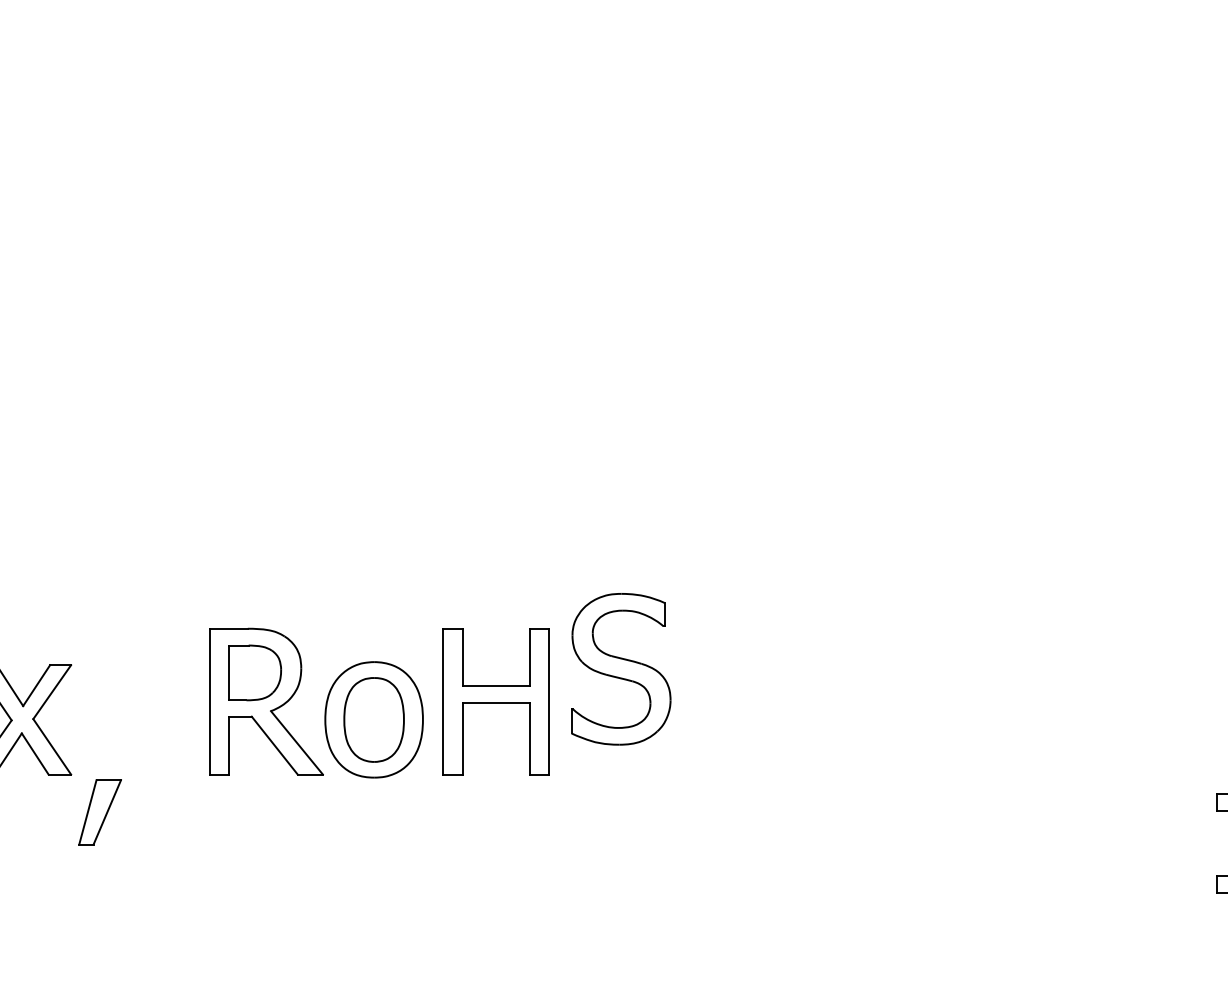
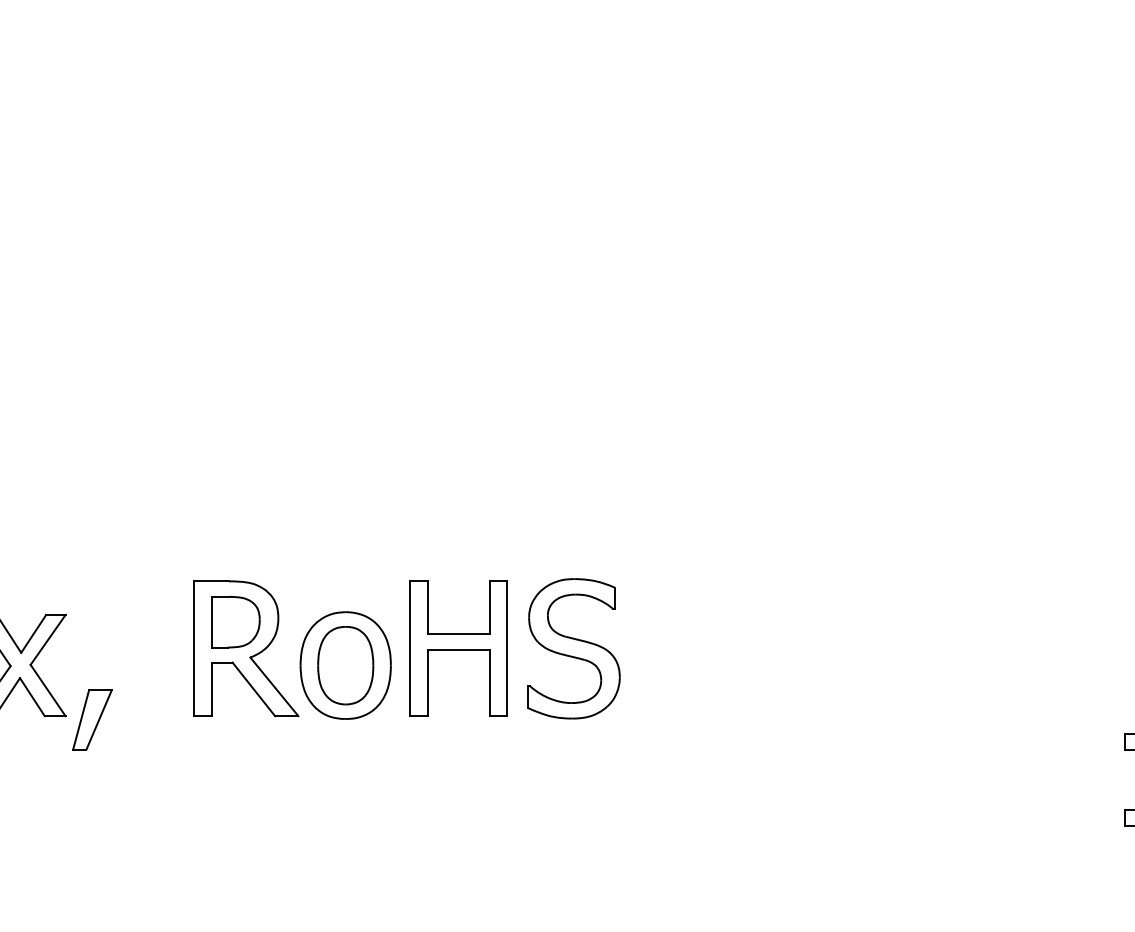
part: (620, 668) -> (573, 648), moved
part: (100, 811) -> (92, 719), moved

